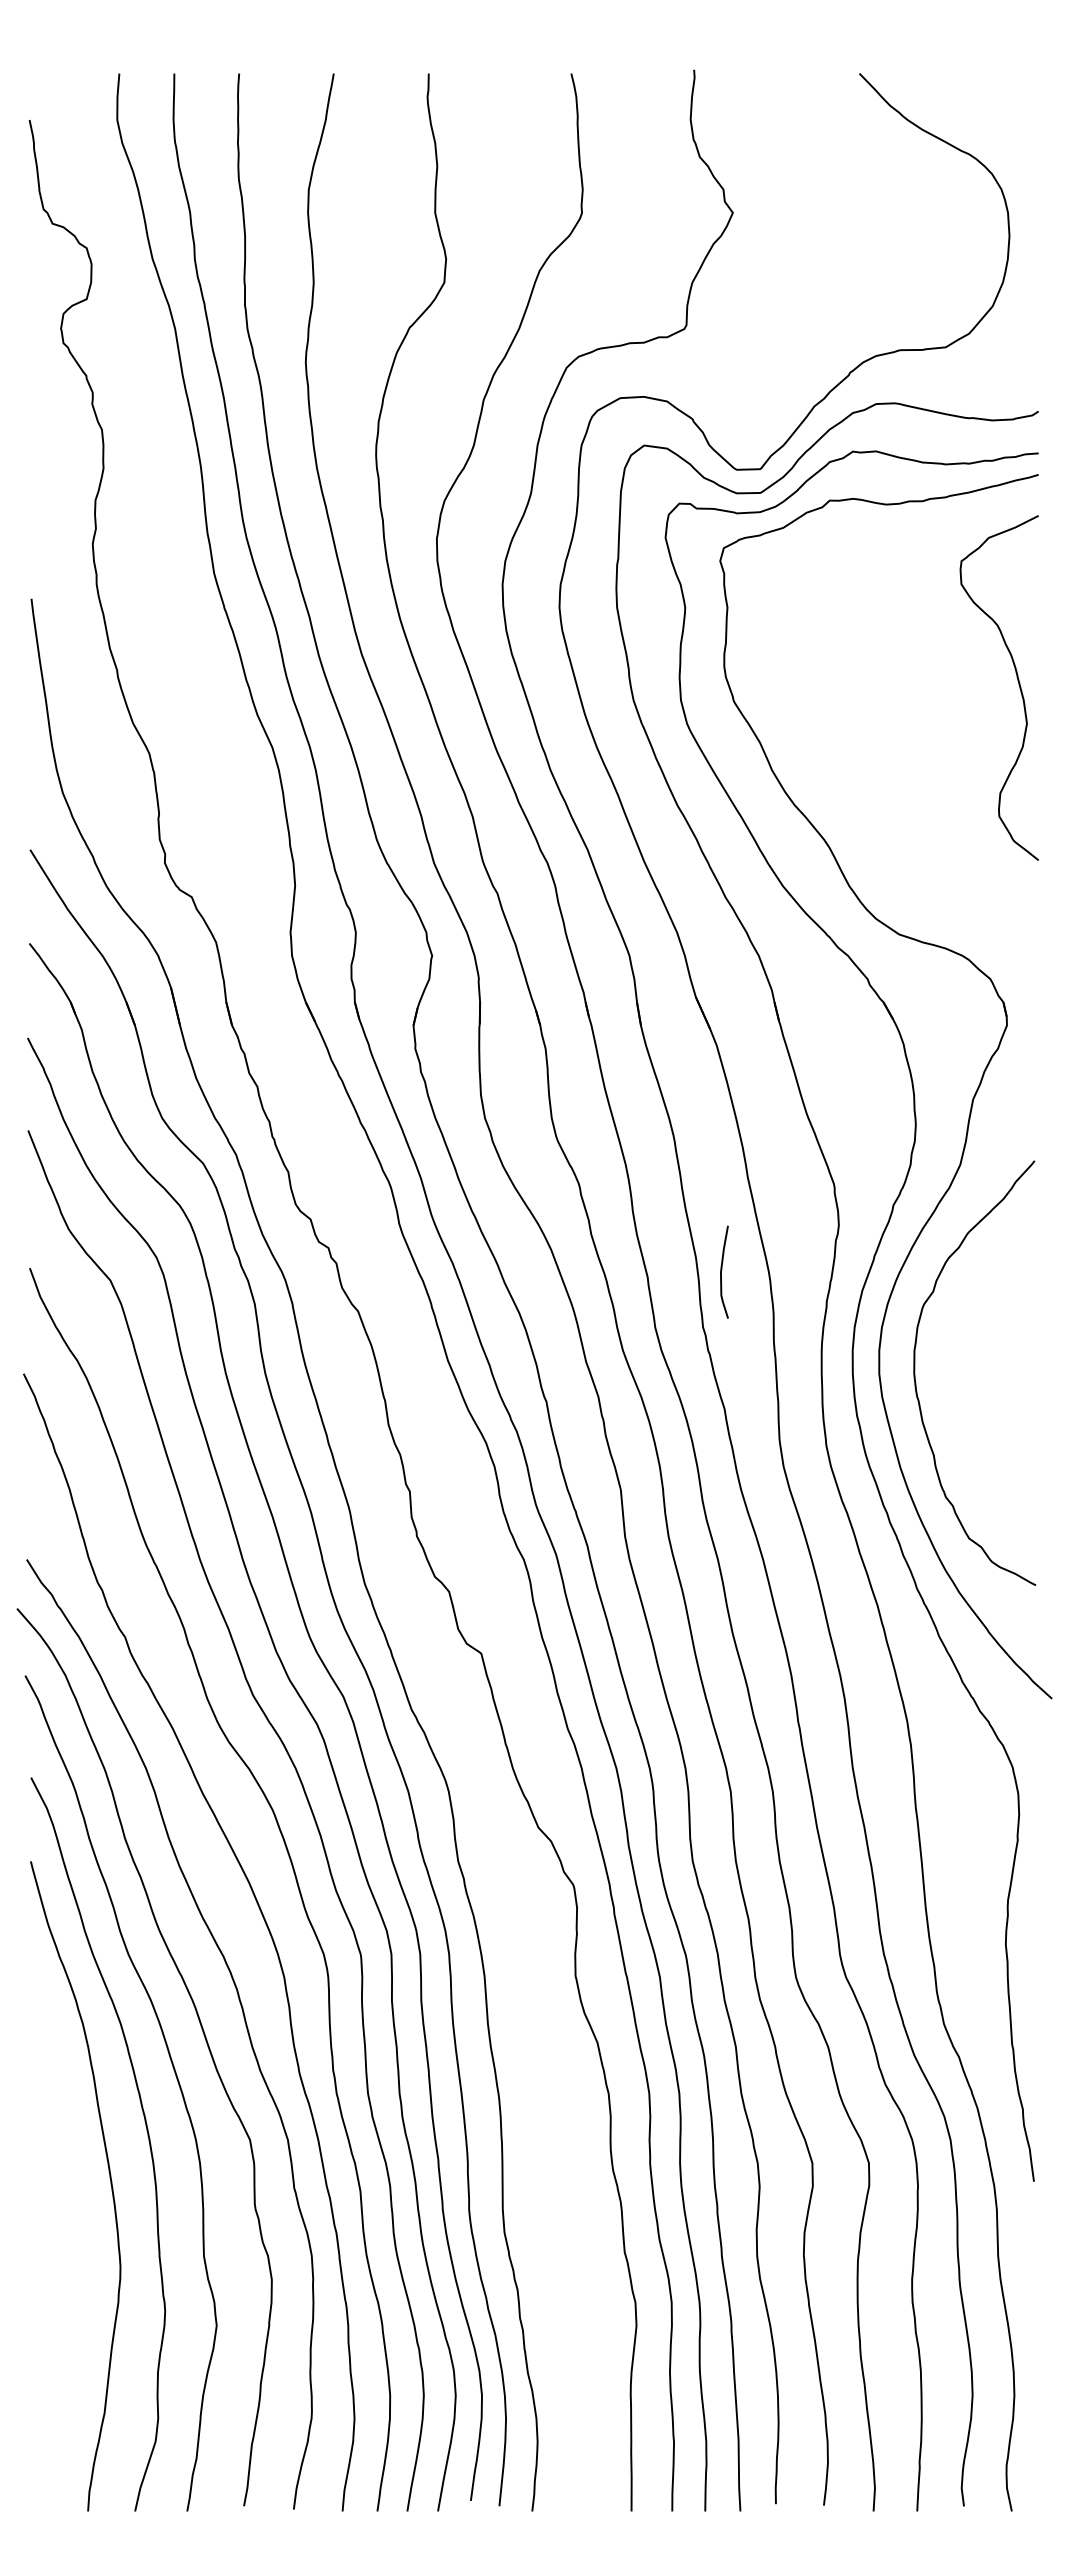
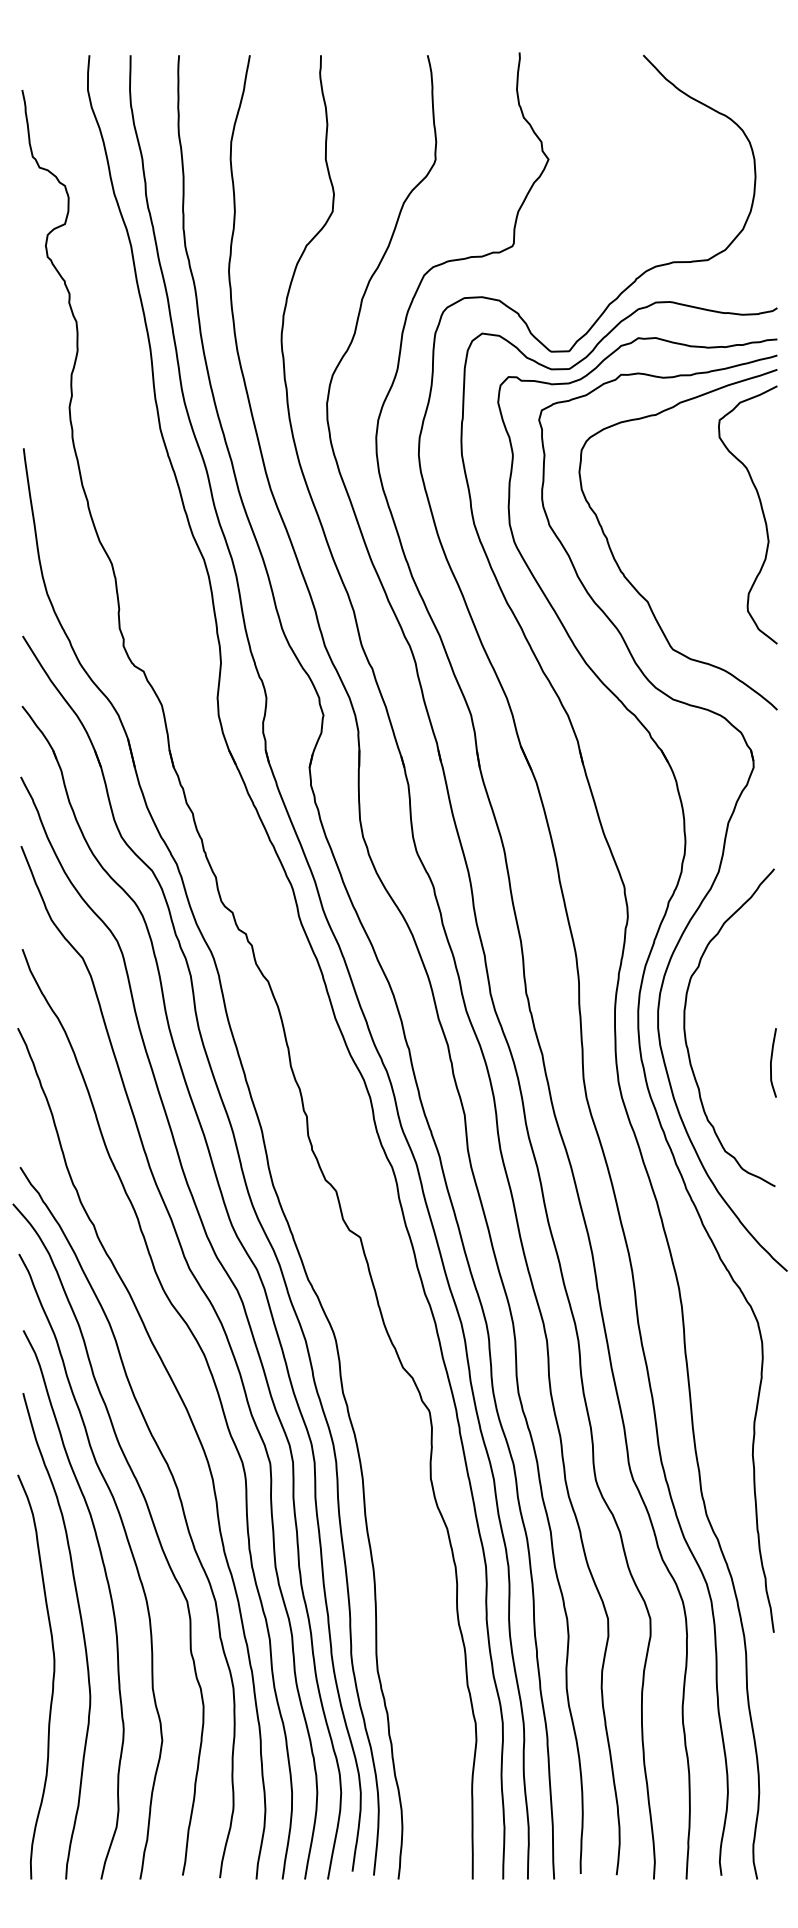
curve: (841, 776) -> (629, 581), added
curve: (722, 1270) -> (772, 1061), moved
curve: (70, 2240) -> (52, 1676), added

